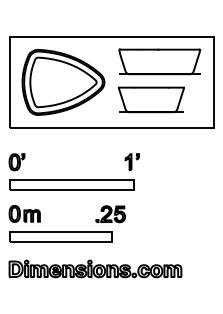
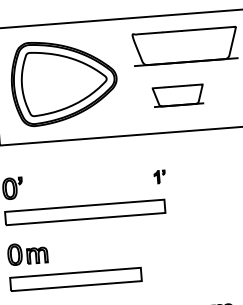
part: (151, 99) -> (178, 95), size x0.6
part: (131, 161) -> (158, 176), size x0.6
part: (110, 214) -> (137, 246), removed

